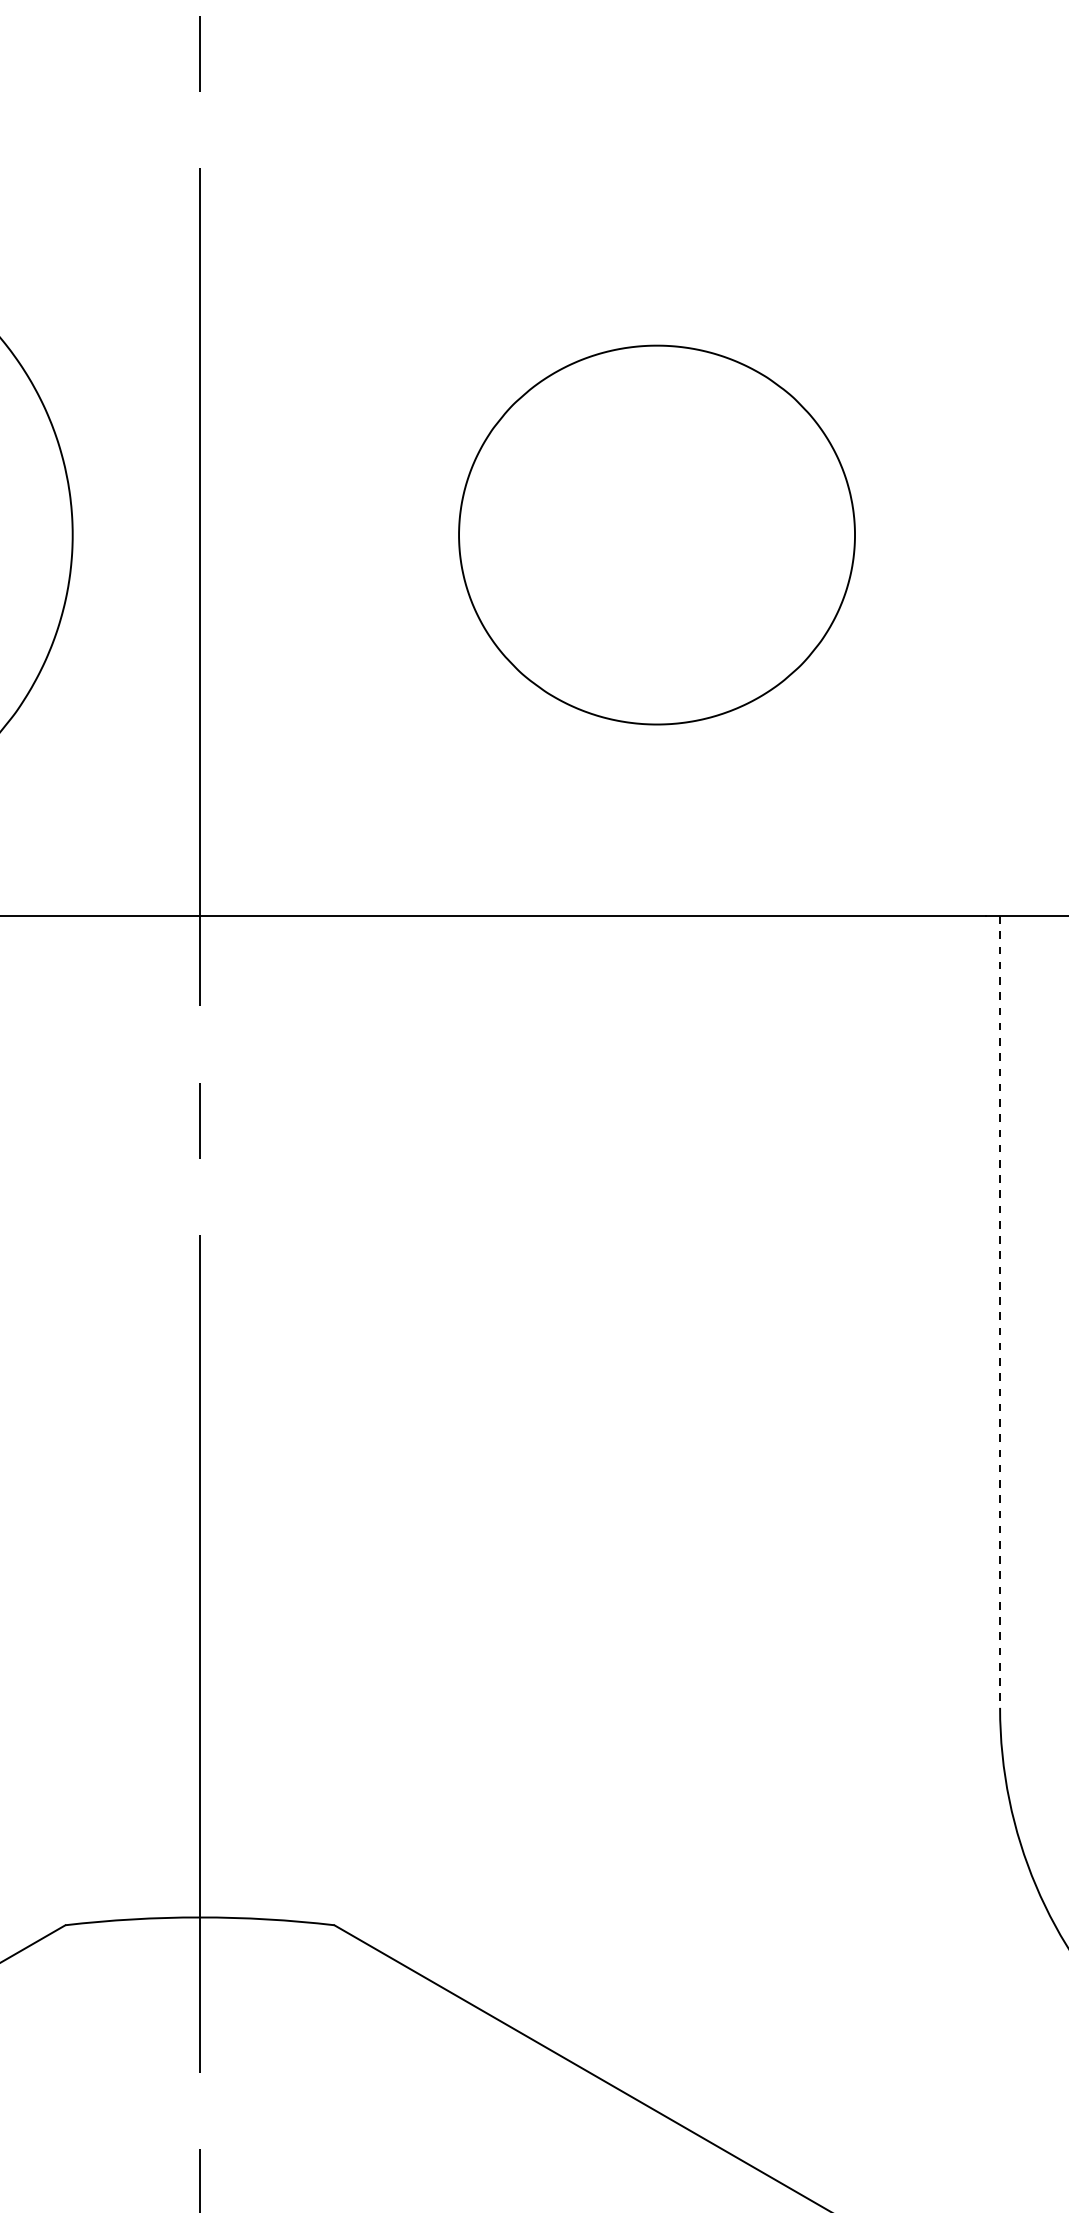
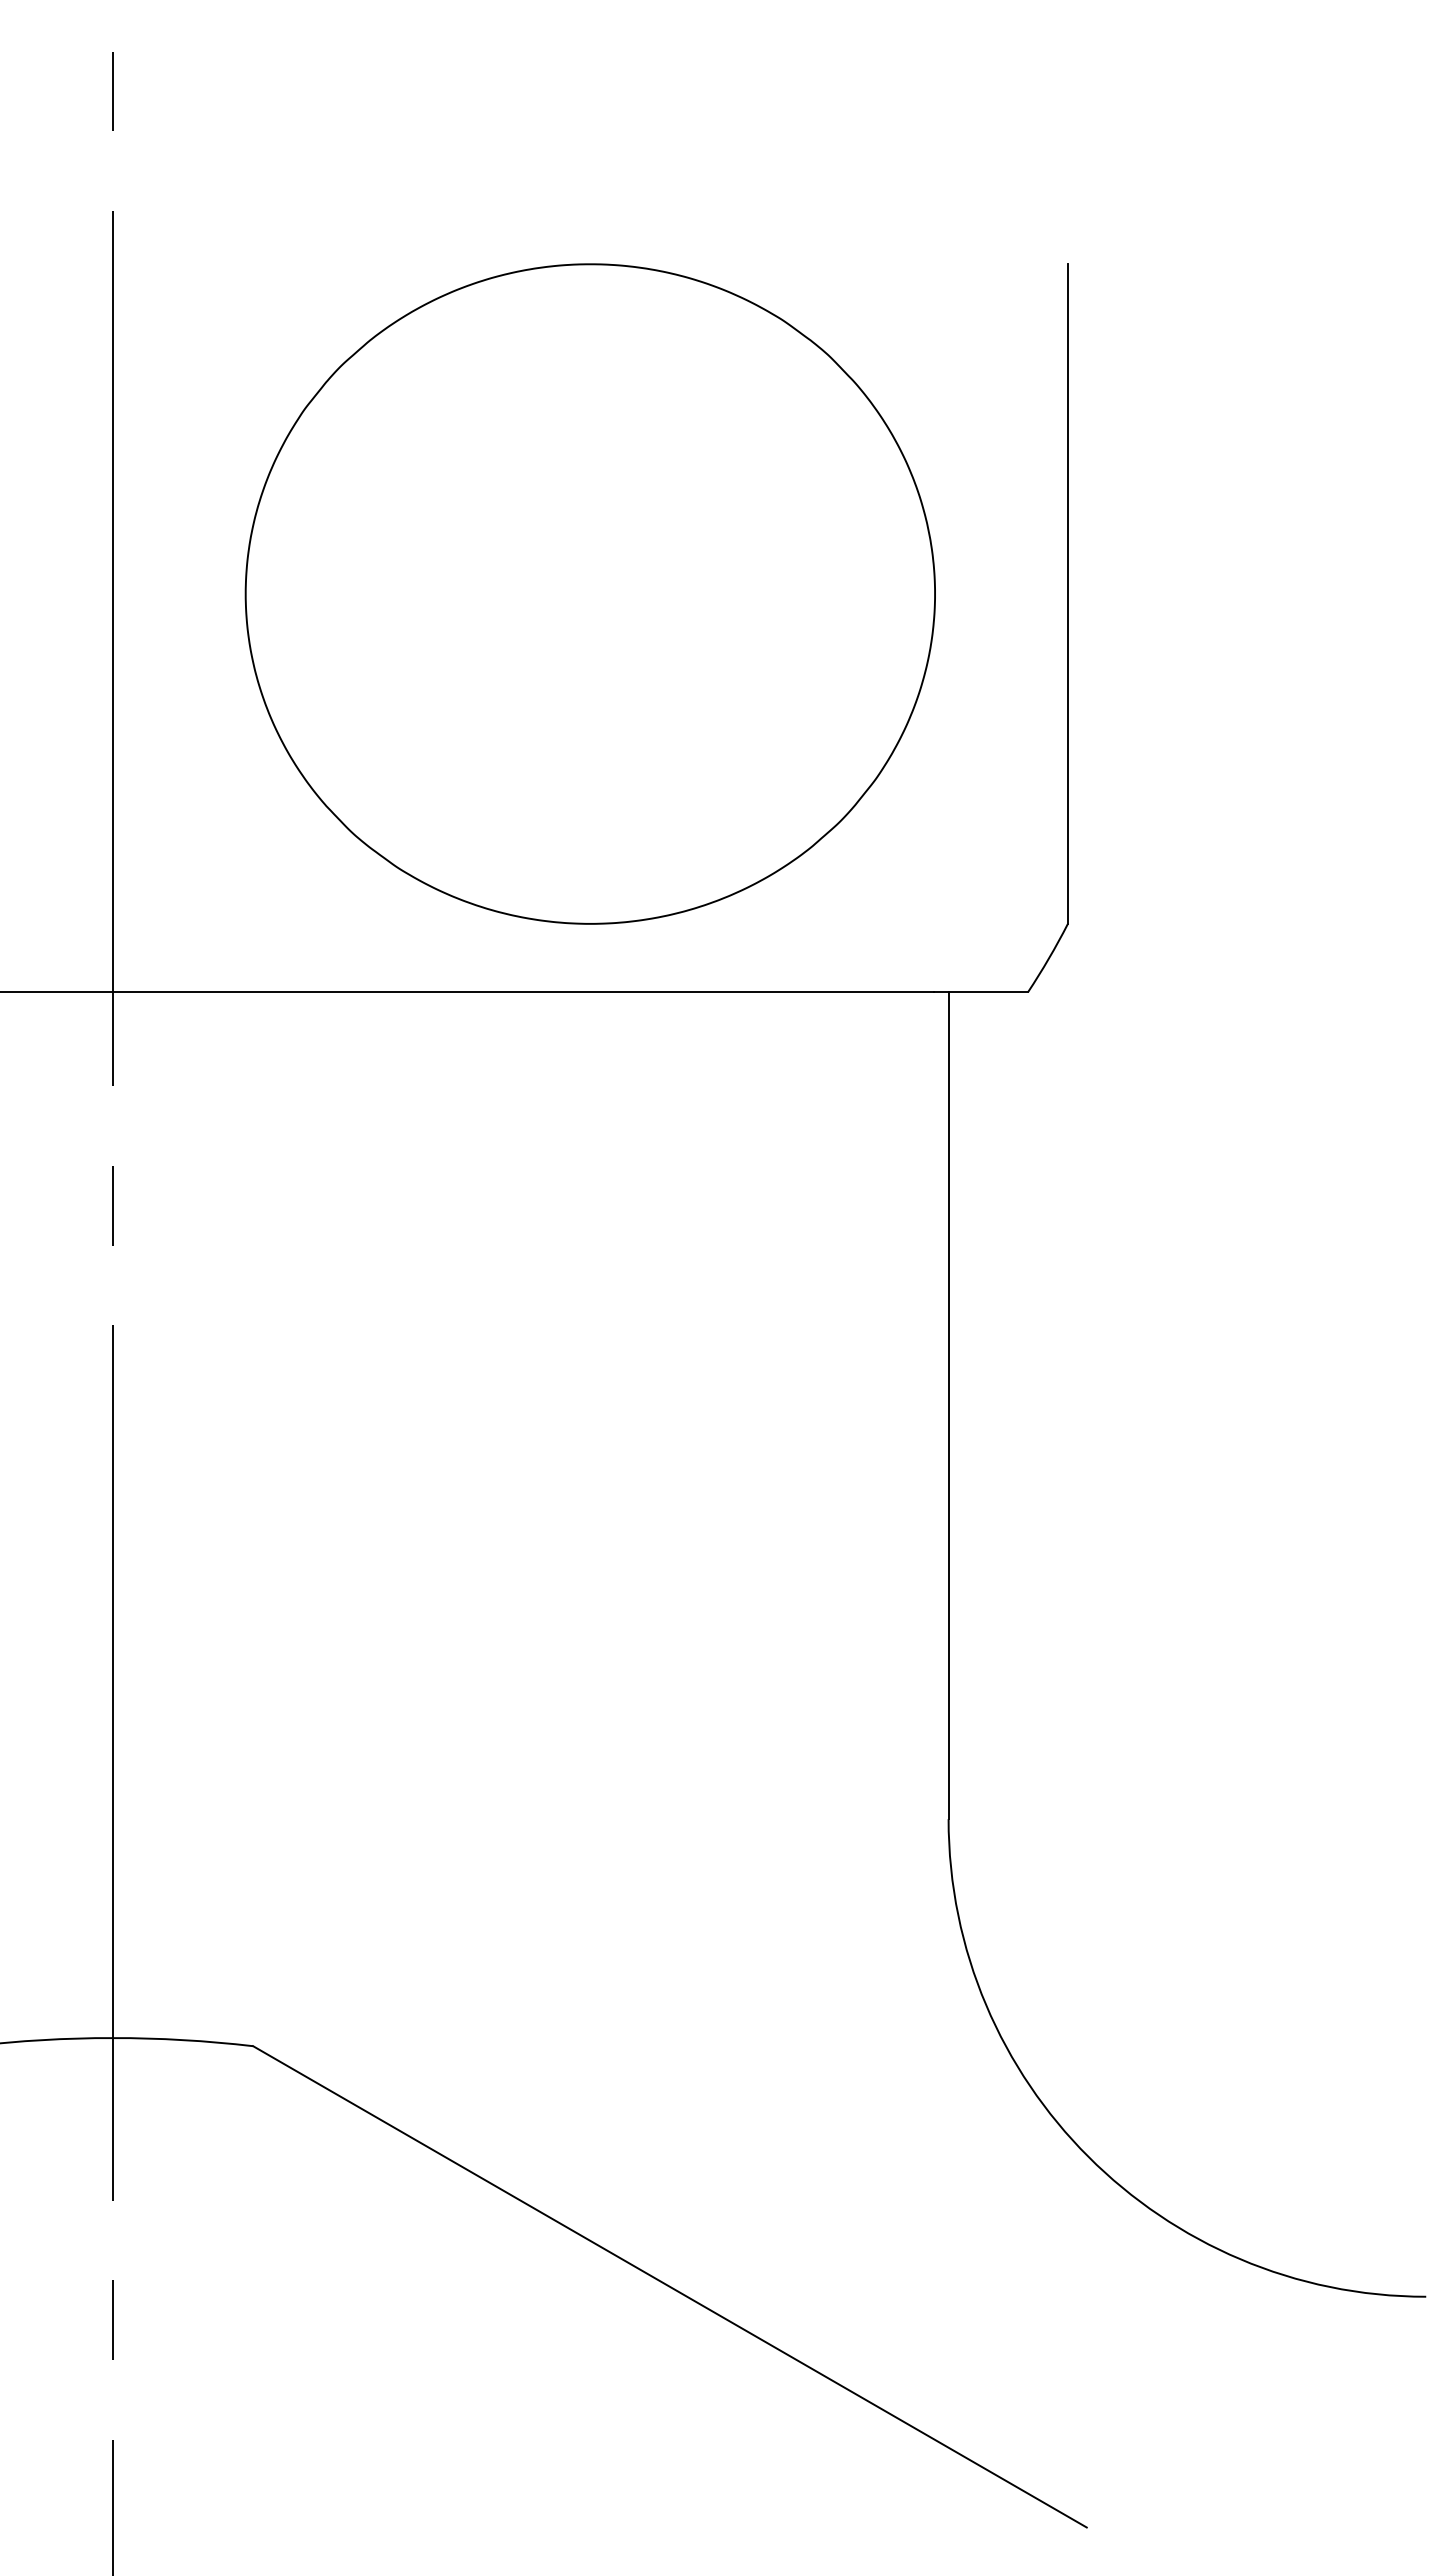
part: (656, 534) -> (589, 593), size x1.67
line: (999, 1311) -> (948, 1405), dashed -> solid

